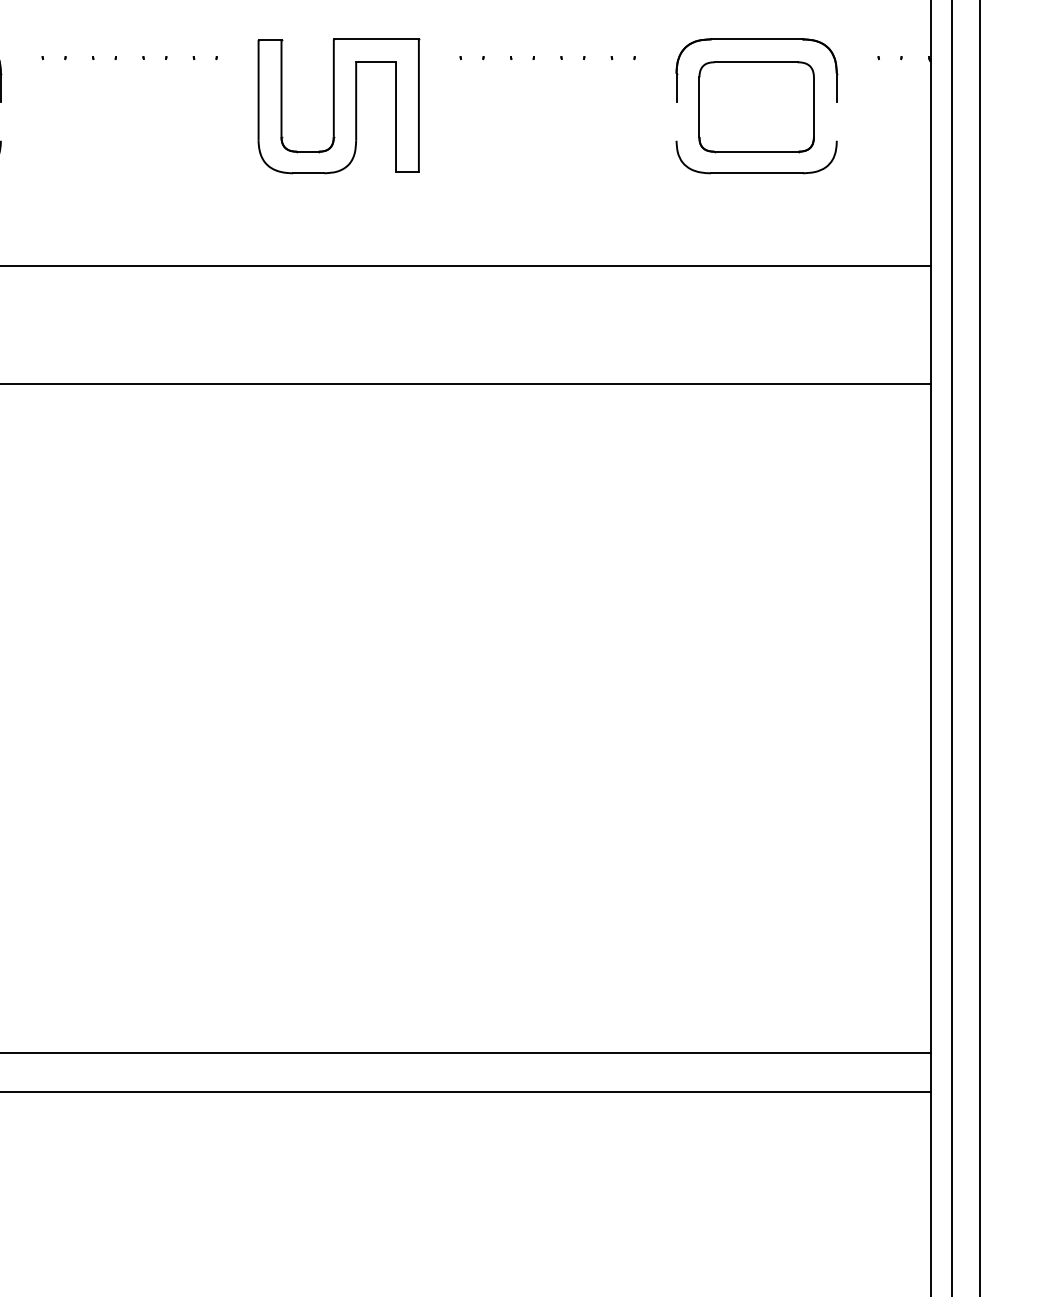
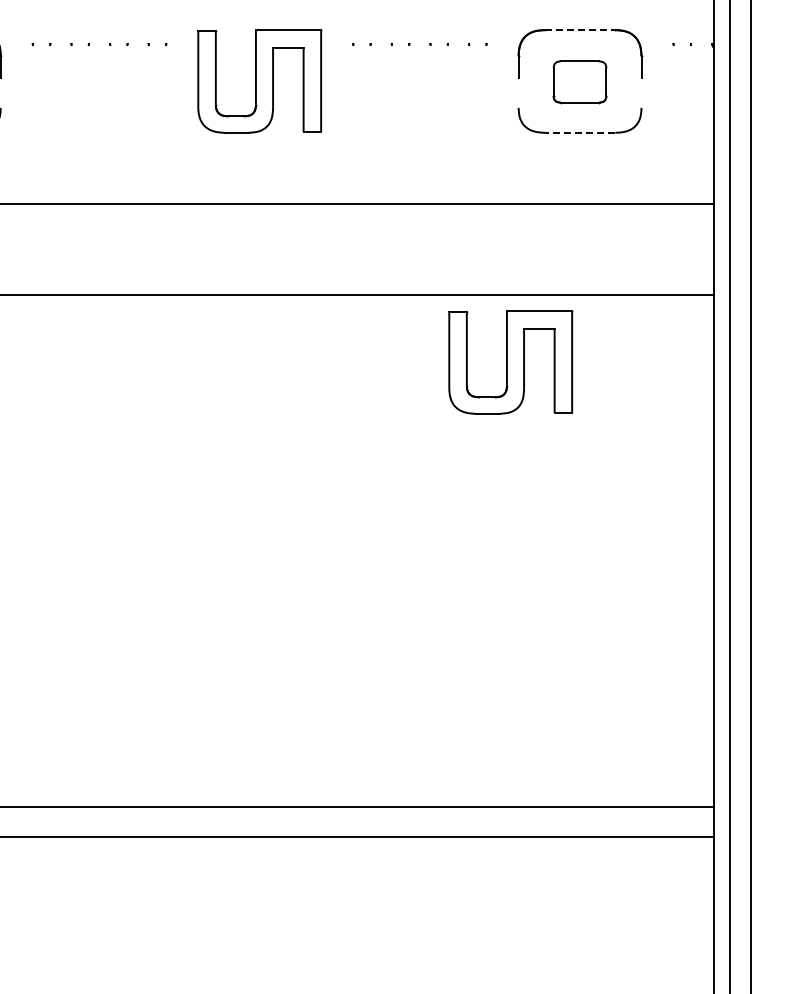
line: (757, 39) -> (580, 30), solid -> dashed
part: (755, 106) -> (579, 81), size x0.6
line: (755, 172) -> (579, 132), solid -> dashed
part: (665, 473) -> (510, 362), added

